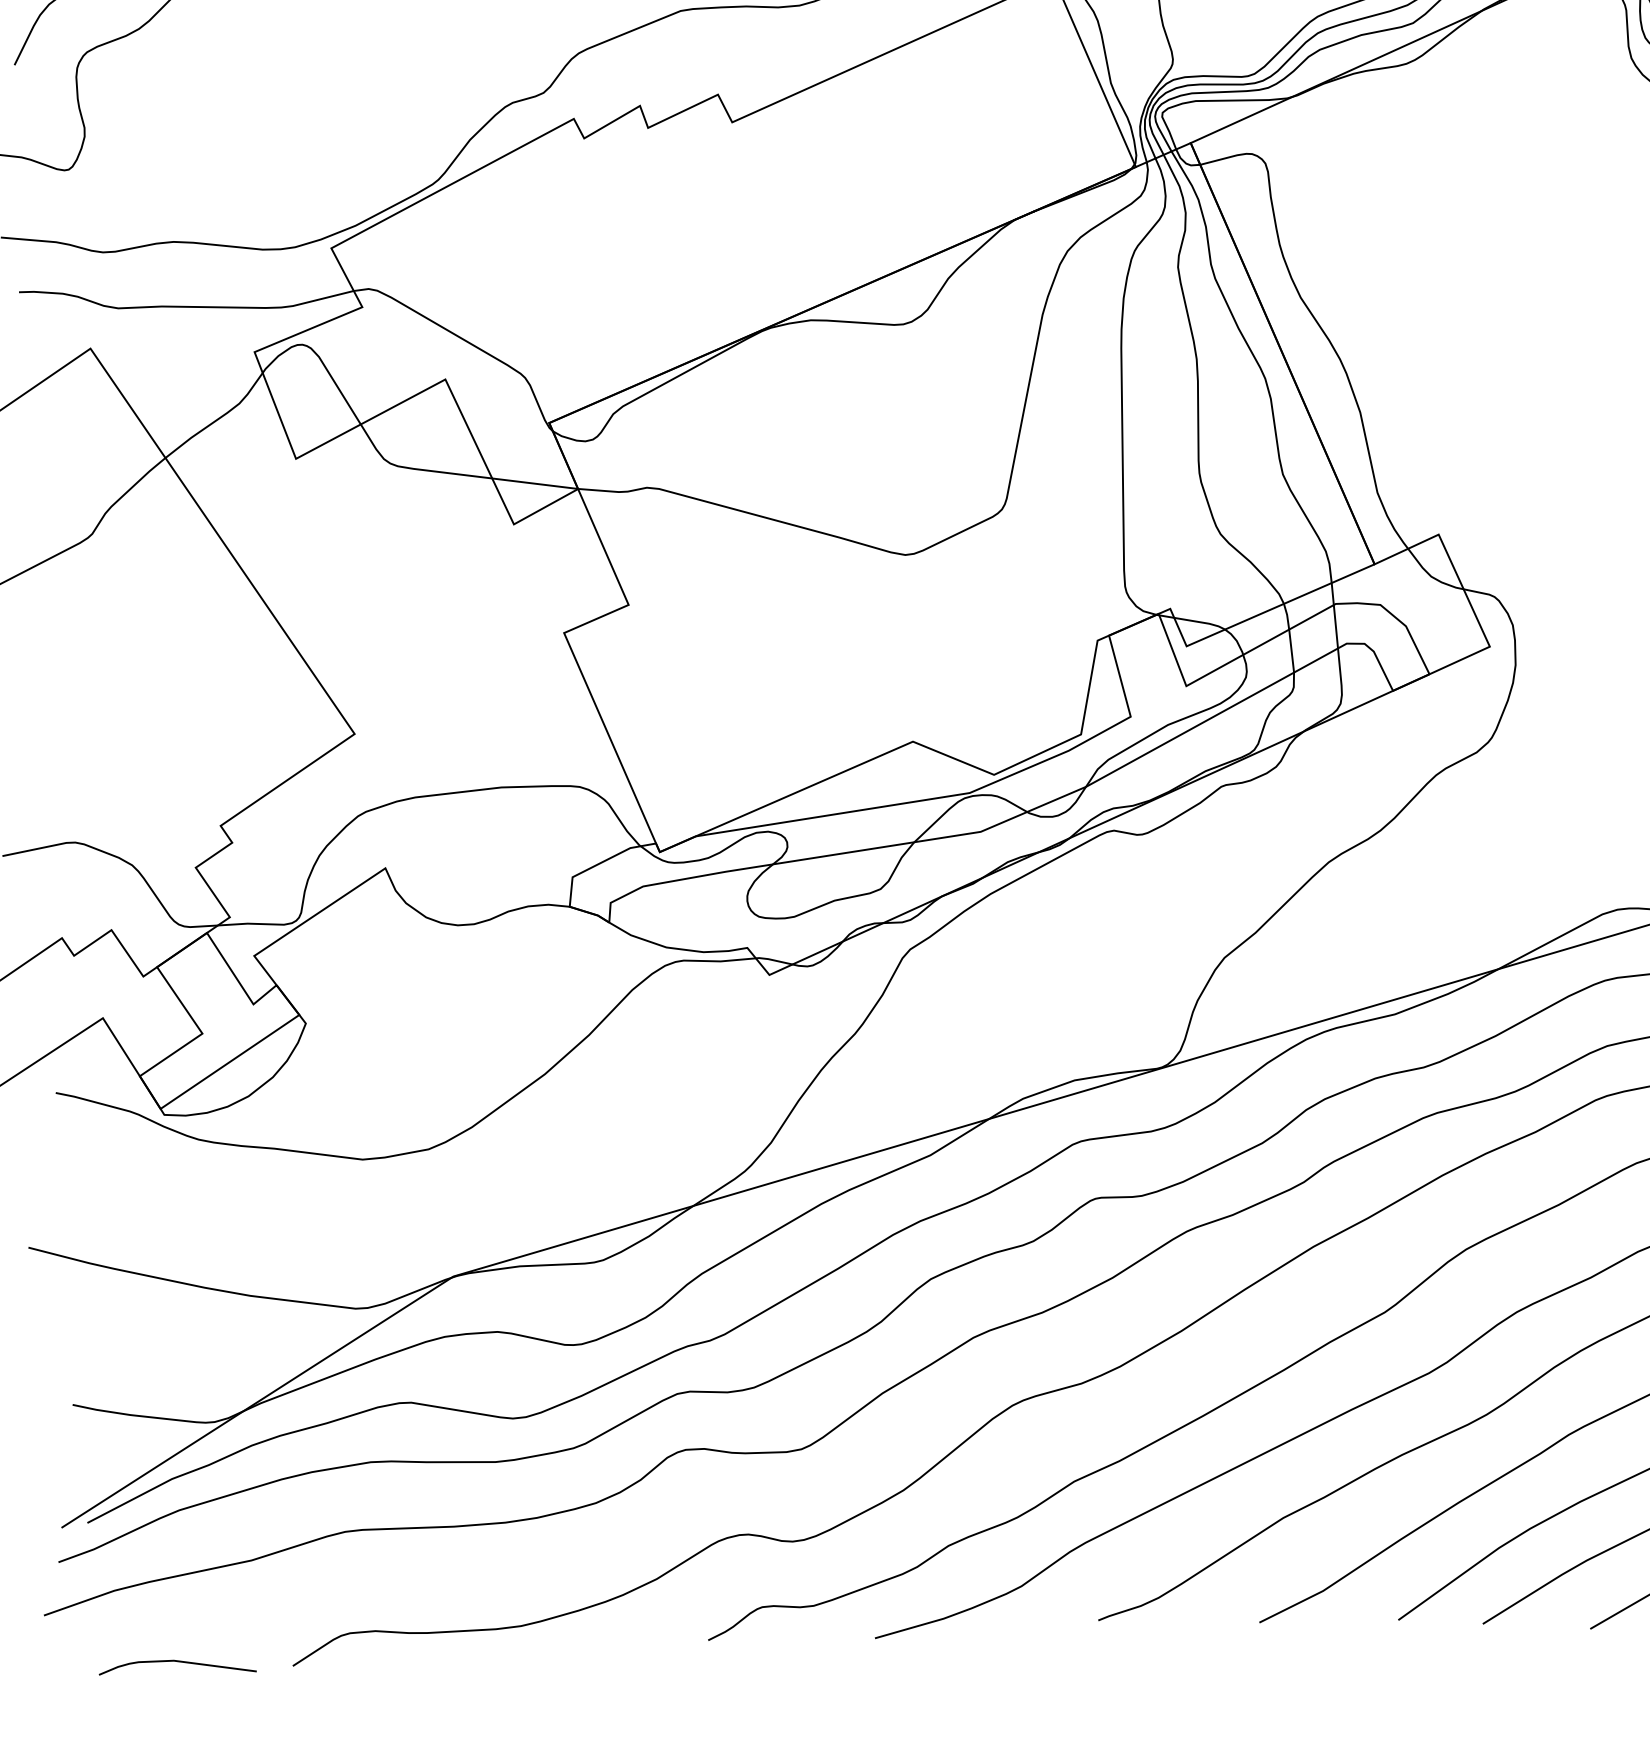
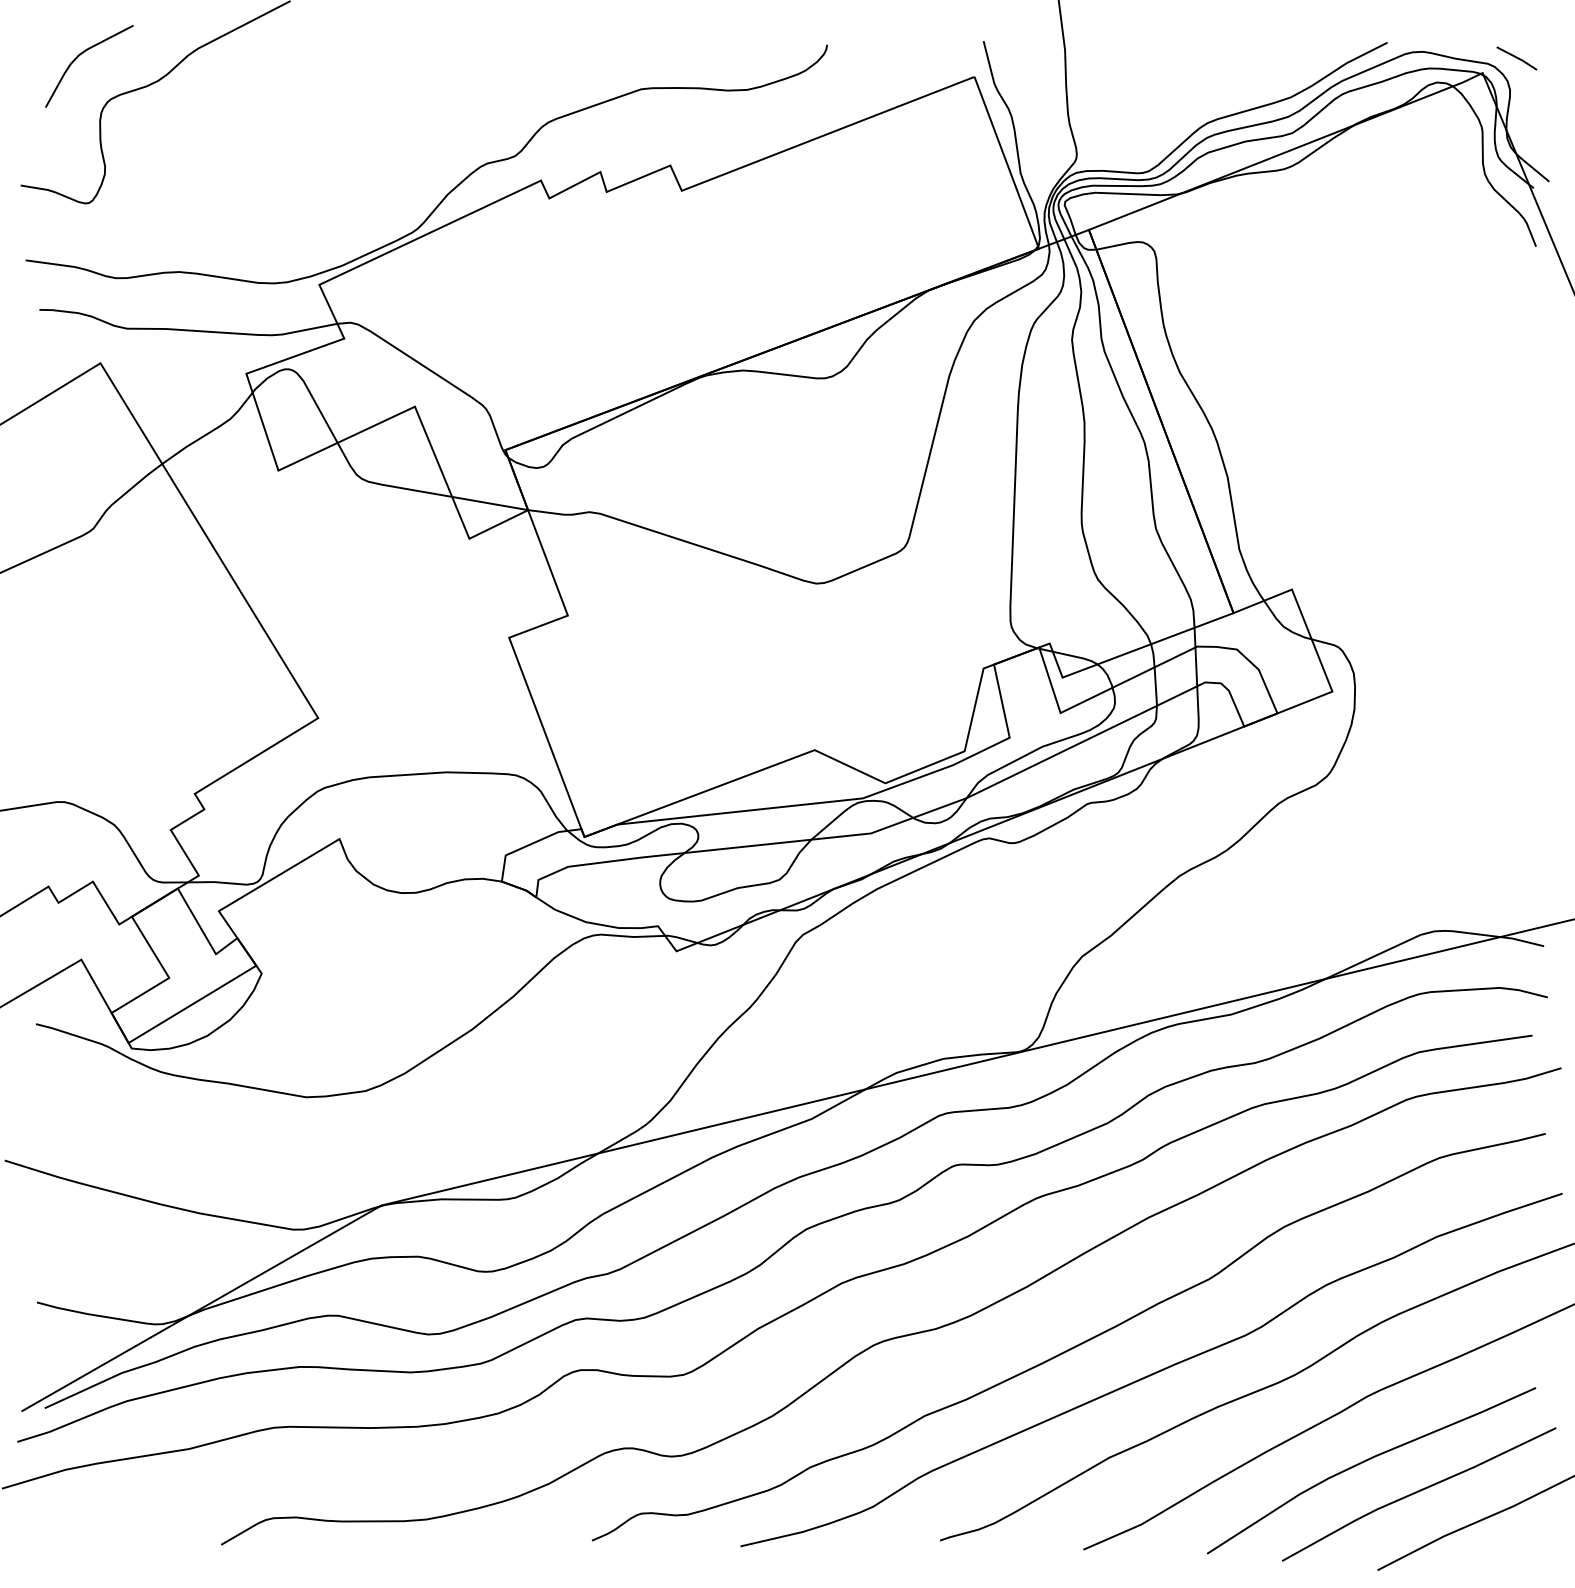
curve: (177, 1662) -> (118, 1536), removed

